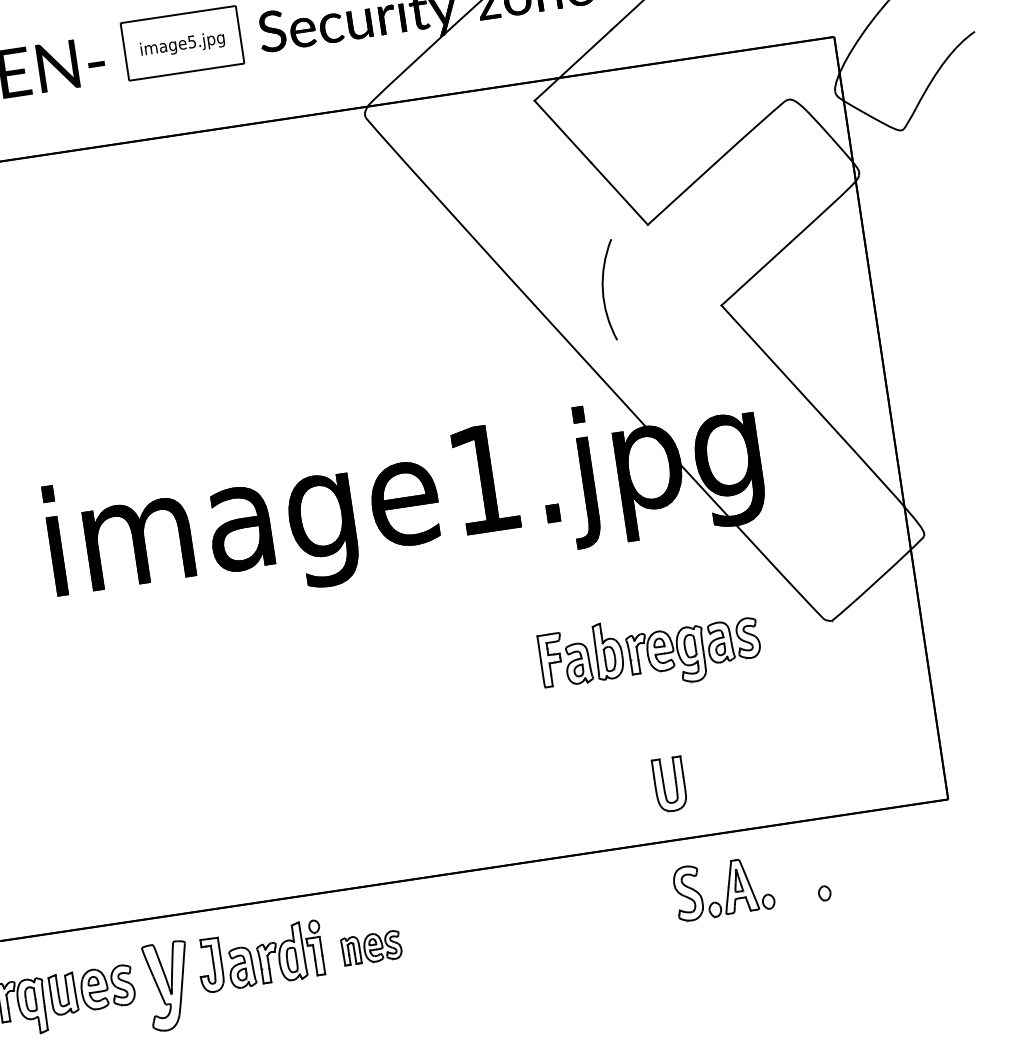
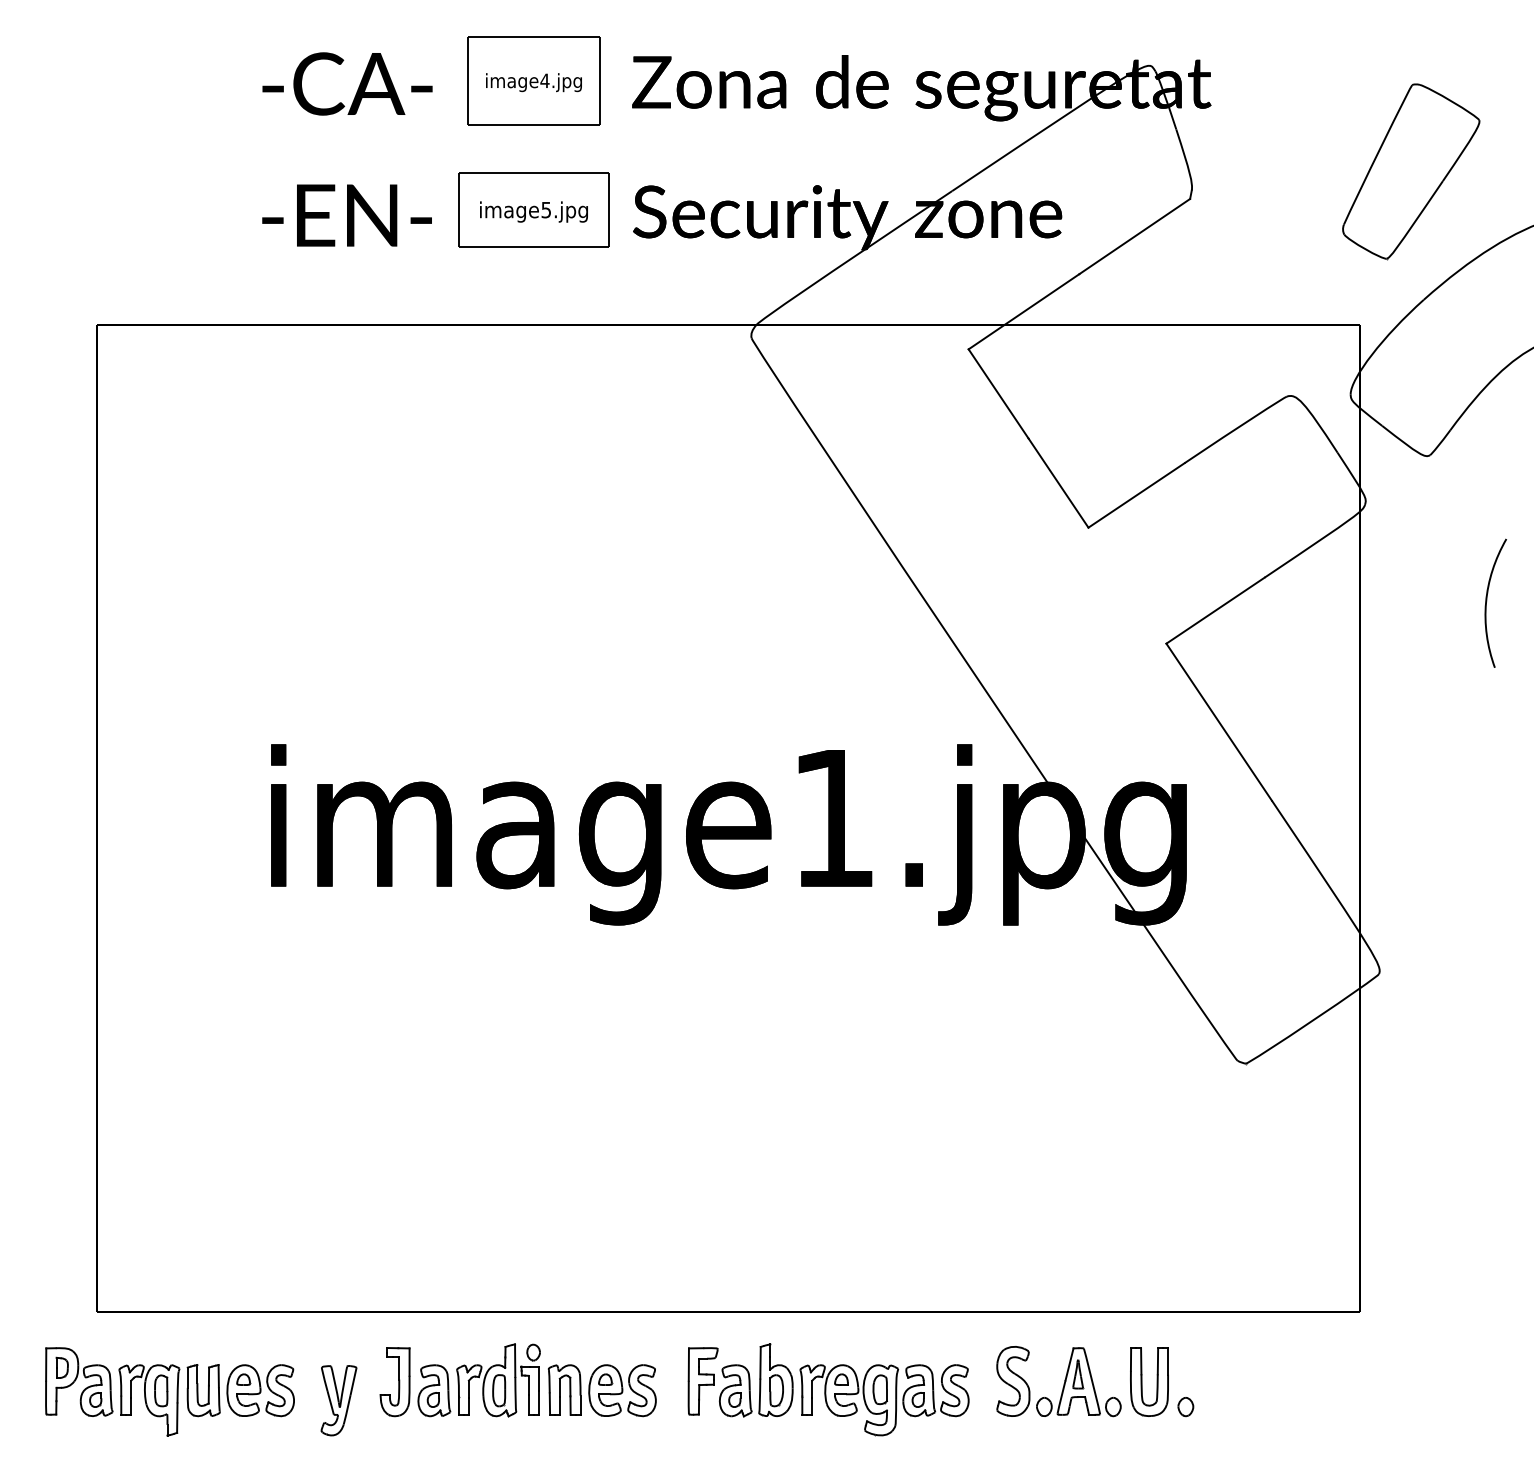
curve: (603, 289) -> (1487, 601), moved
part: (650, 651) -> (828, 1389), moved
part: (664, 784) -> (1142, 1381), moved
part: (371, 948) -> (601, 1390), size x1.43
part: (168, 986) -> (338, 1400), size x0.62

